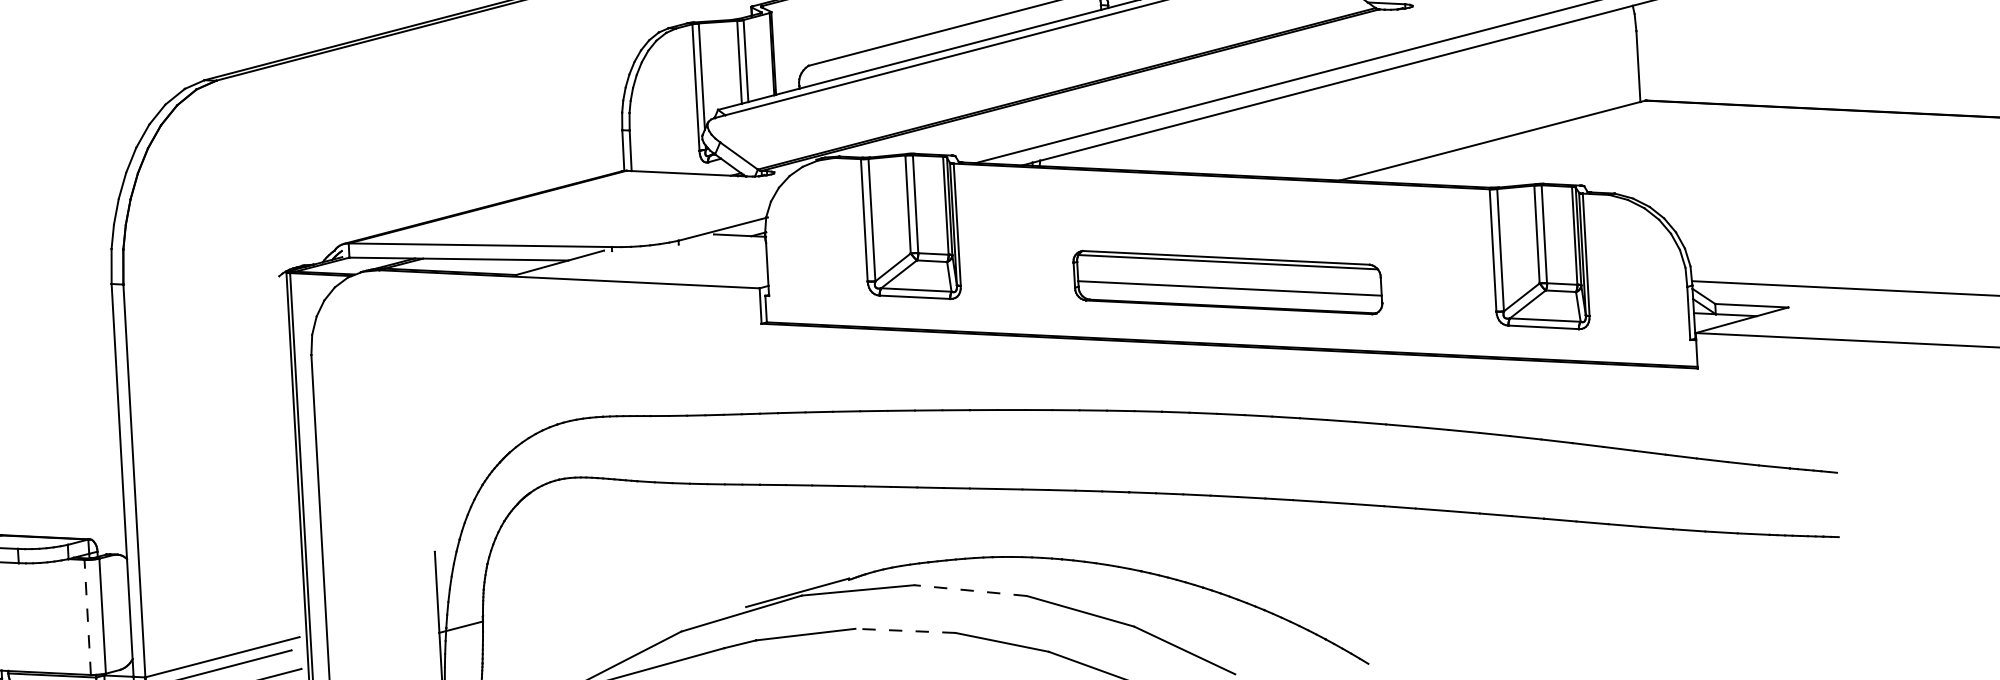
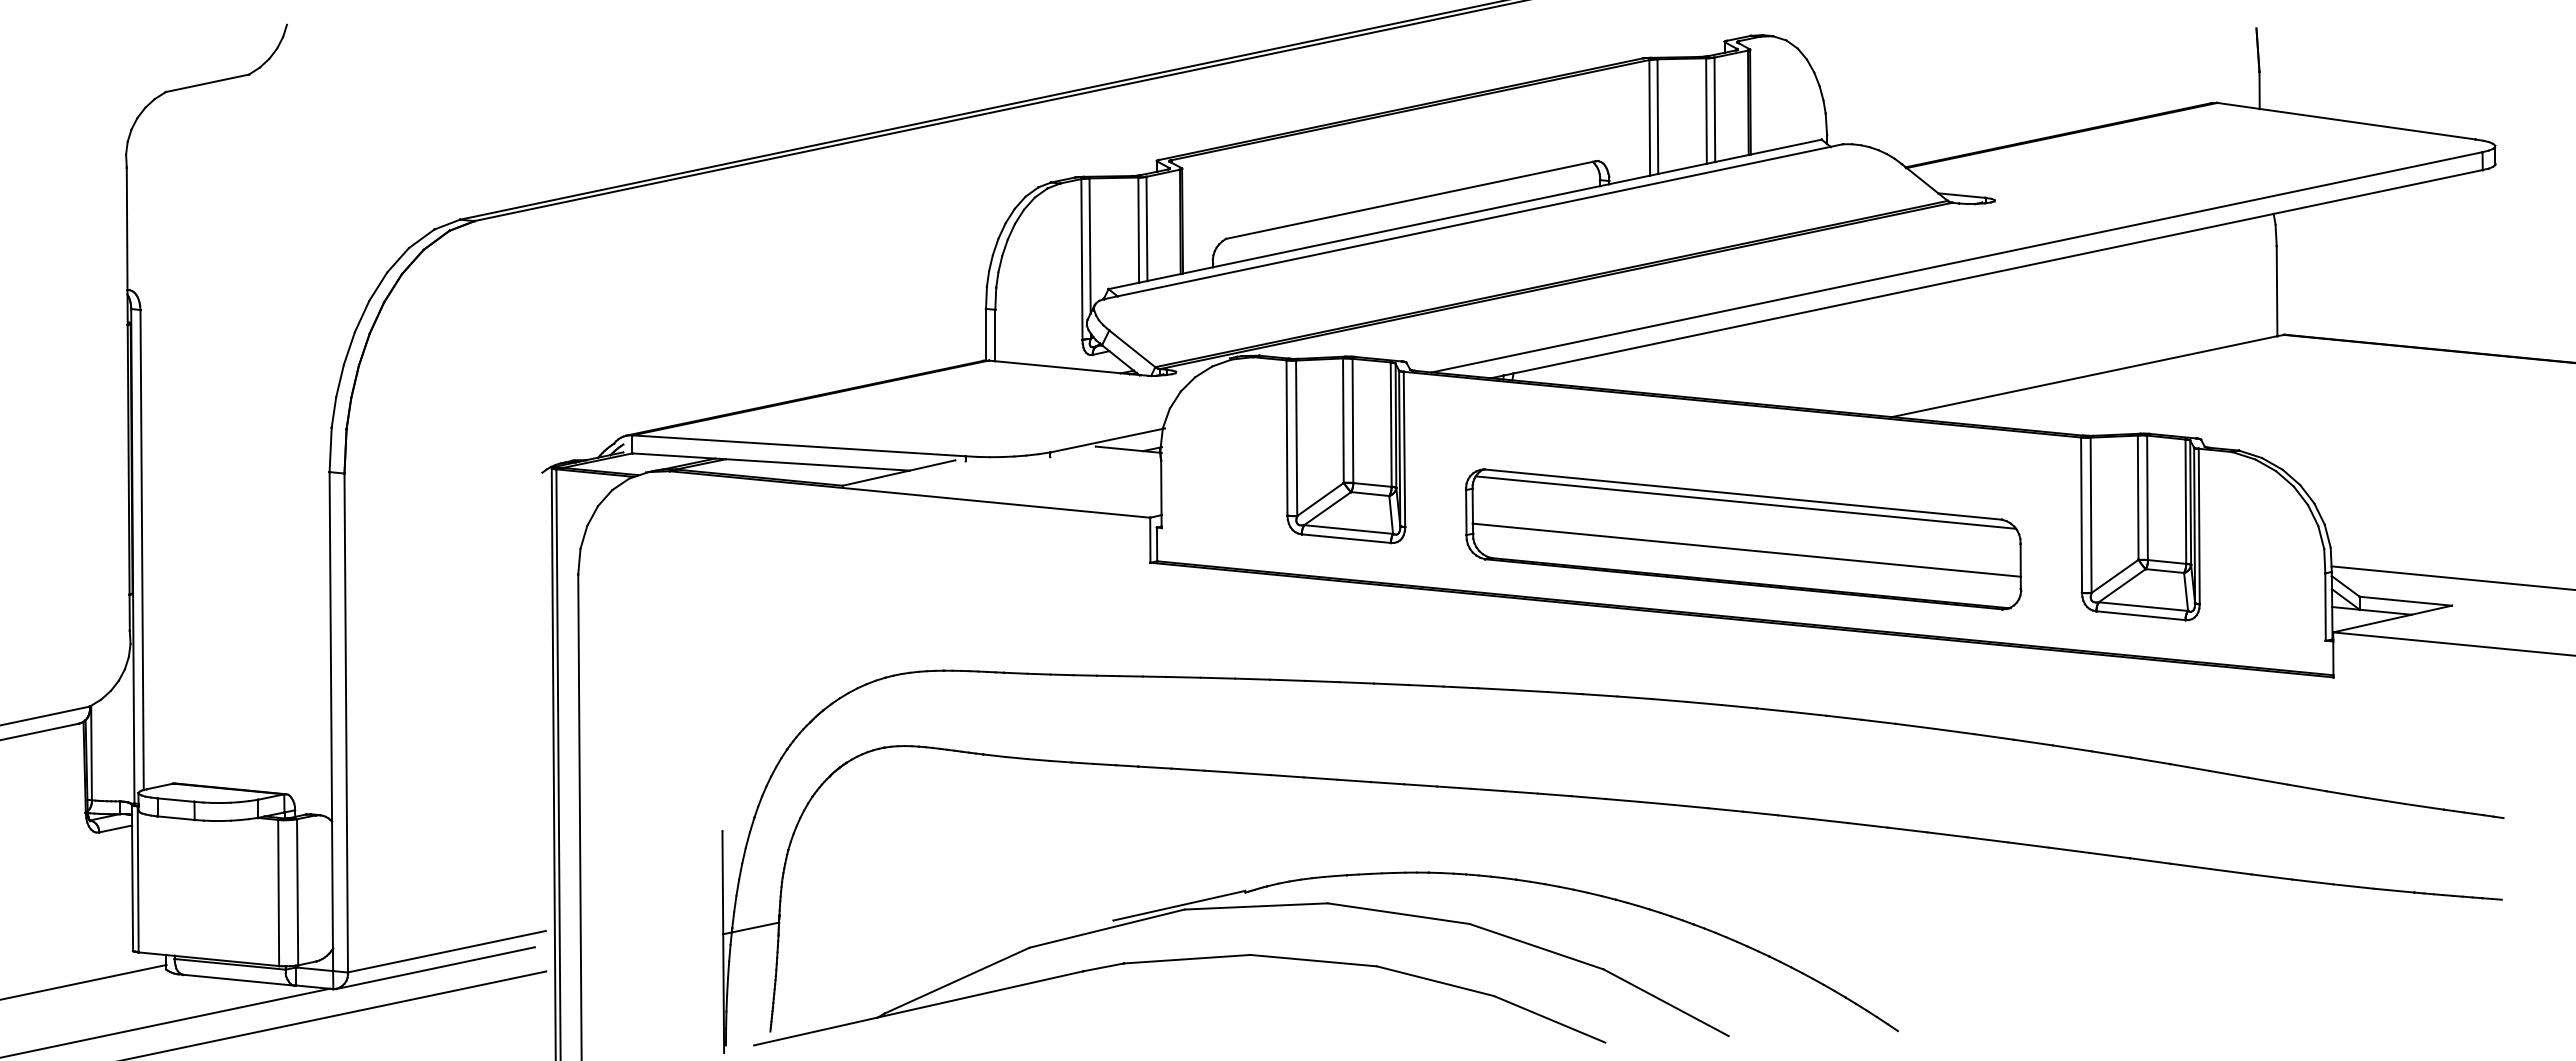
part: (1227, 282) -> (1743, 539), size x1.43
line: (970, 590) -> (1398, 913), dashed -> solid
line: (87, 617) -> (278, 892), dashed -> solid
line: (905, 630) -> (1313, 960), dashed -> solid

